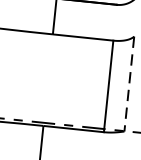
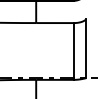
line: (129, 85) -> (86, 49), dashed -> solid

